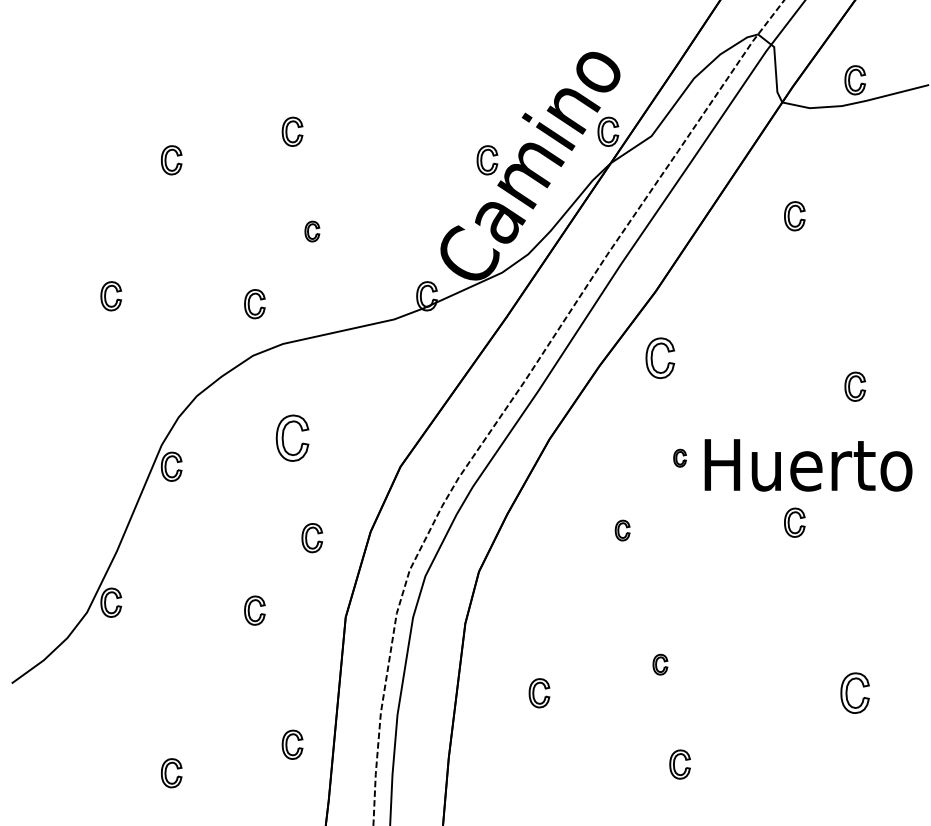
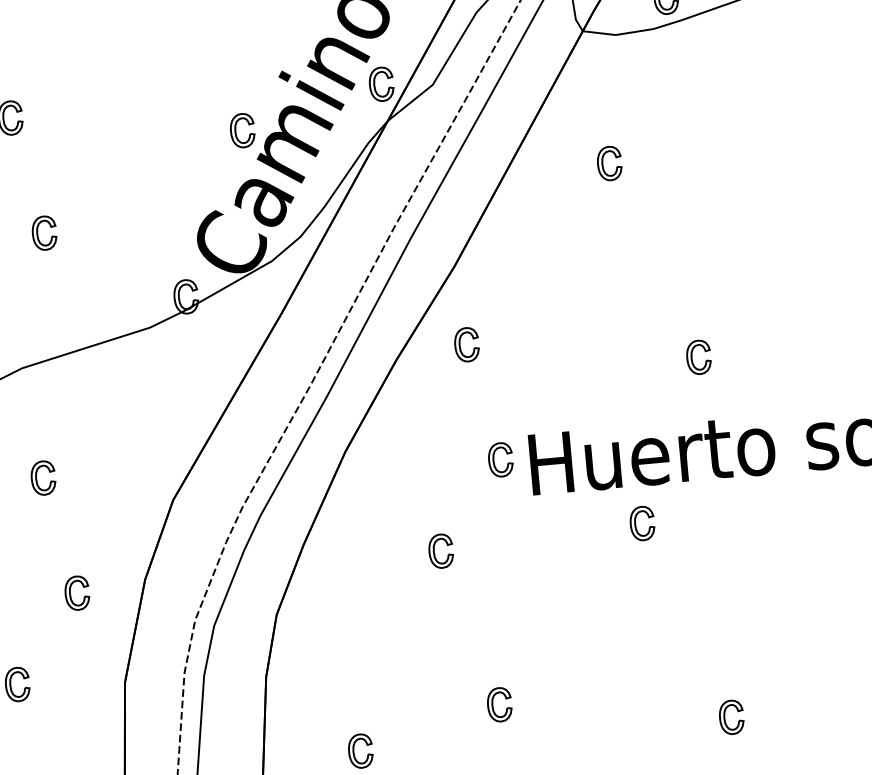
part: (312, 231) -> (44, 233), size x1.43
part: (660, 358) -> (467, 345), size x0.71
part: (292, 438) -> (43, 478), size x0.62
part: (679, 458) -> (500, 460), size x1.67
part: (622, 530) -> (440, 551), size x1.43
part: (660, 664) -> (499, 704), size x1.43
part: (855, 693) -> (731, 717), size x0.71

